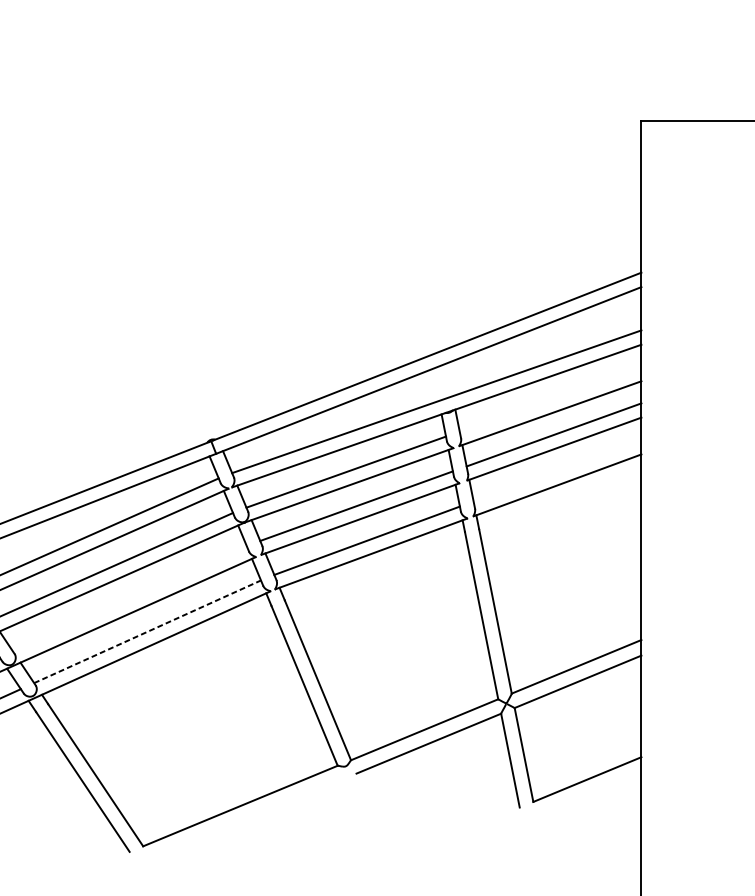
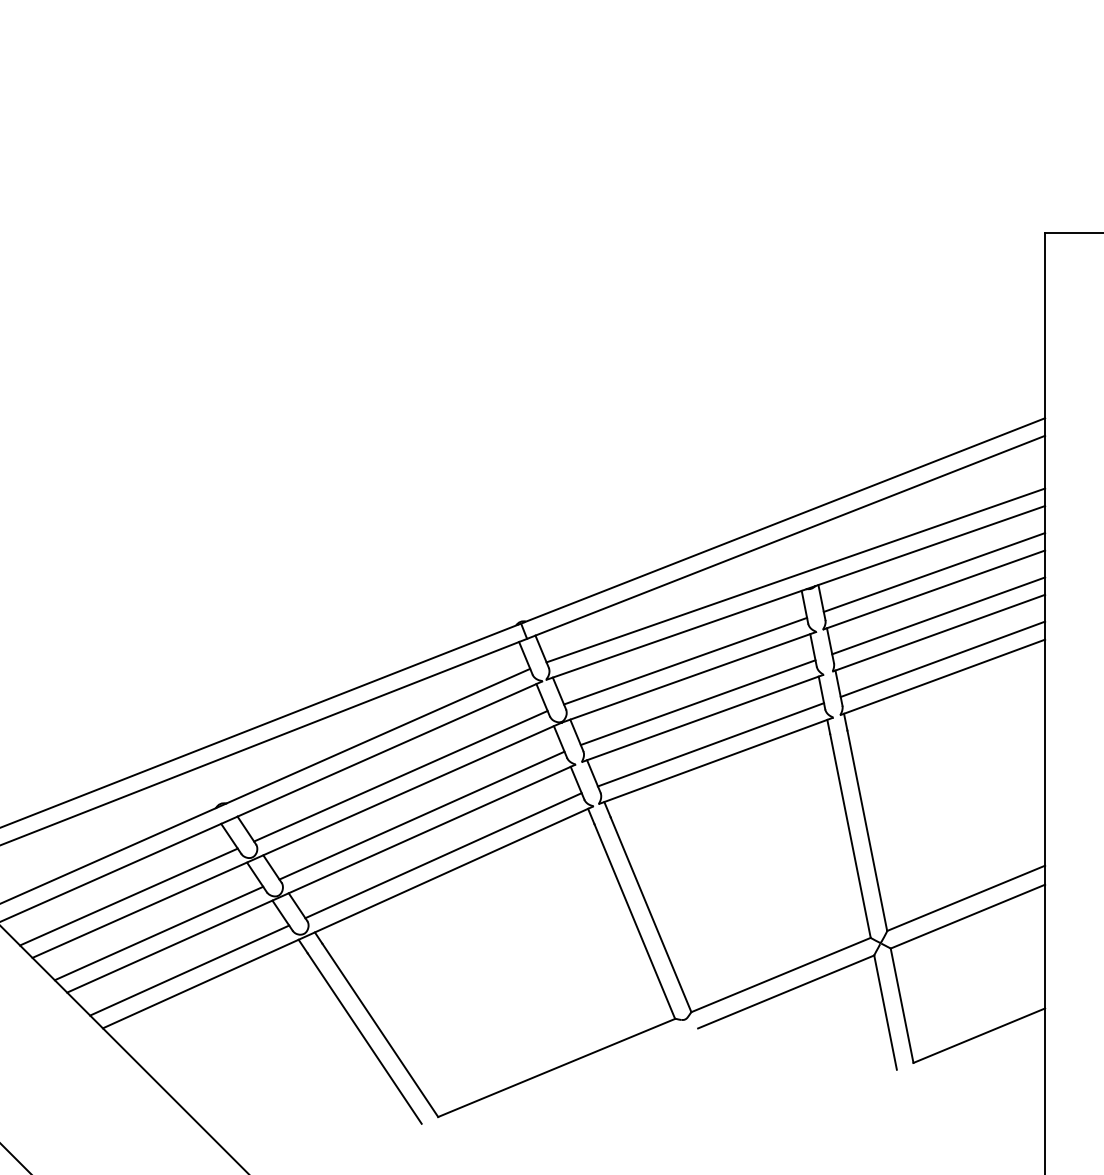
line: (550, 399) -> (934, 572), added
line: (557, 470) -> (942, 659), added
line: (129, 598) -> (421, 815), added
line: (147, 631) -> (443, 855), dashed -> solid

